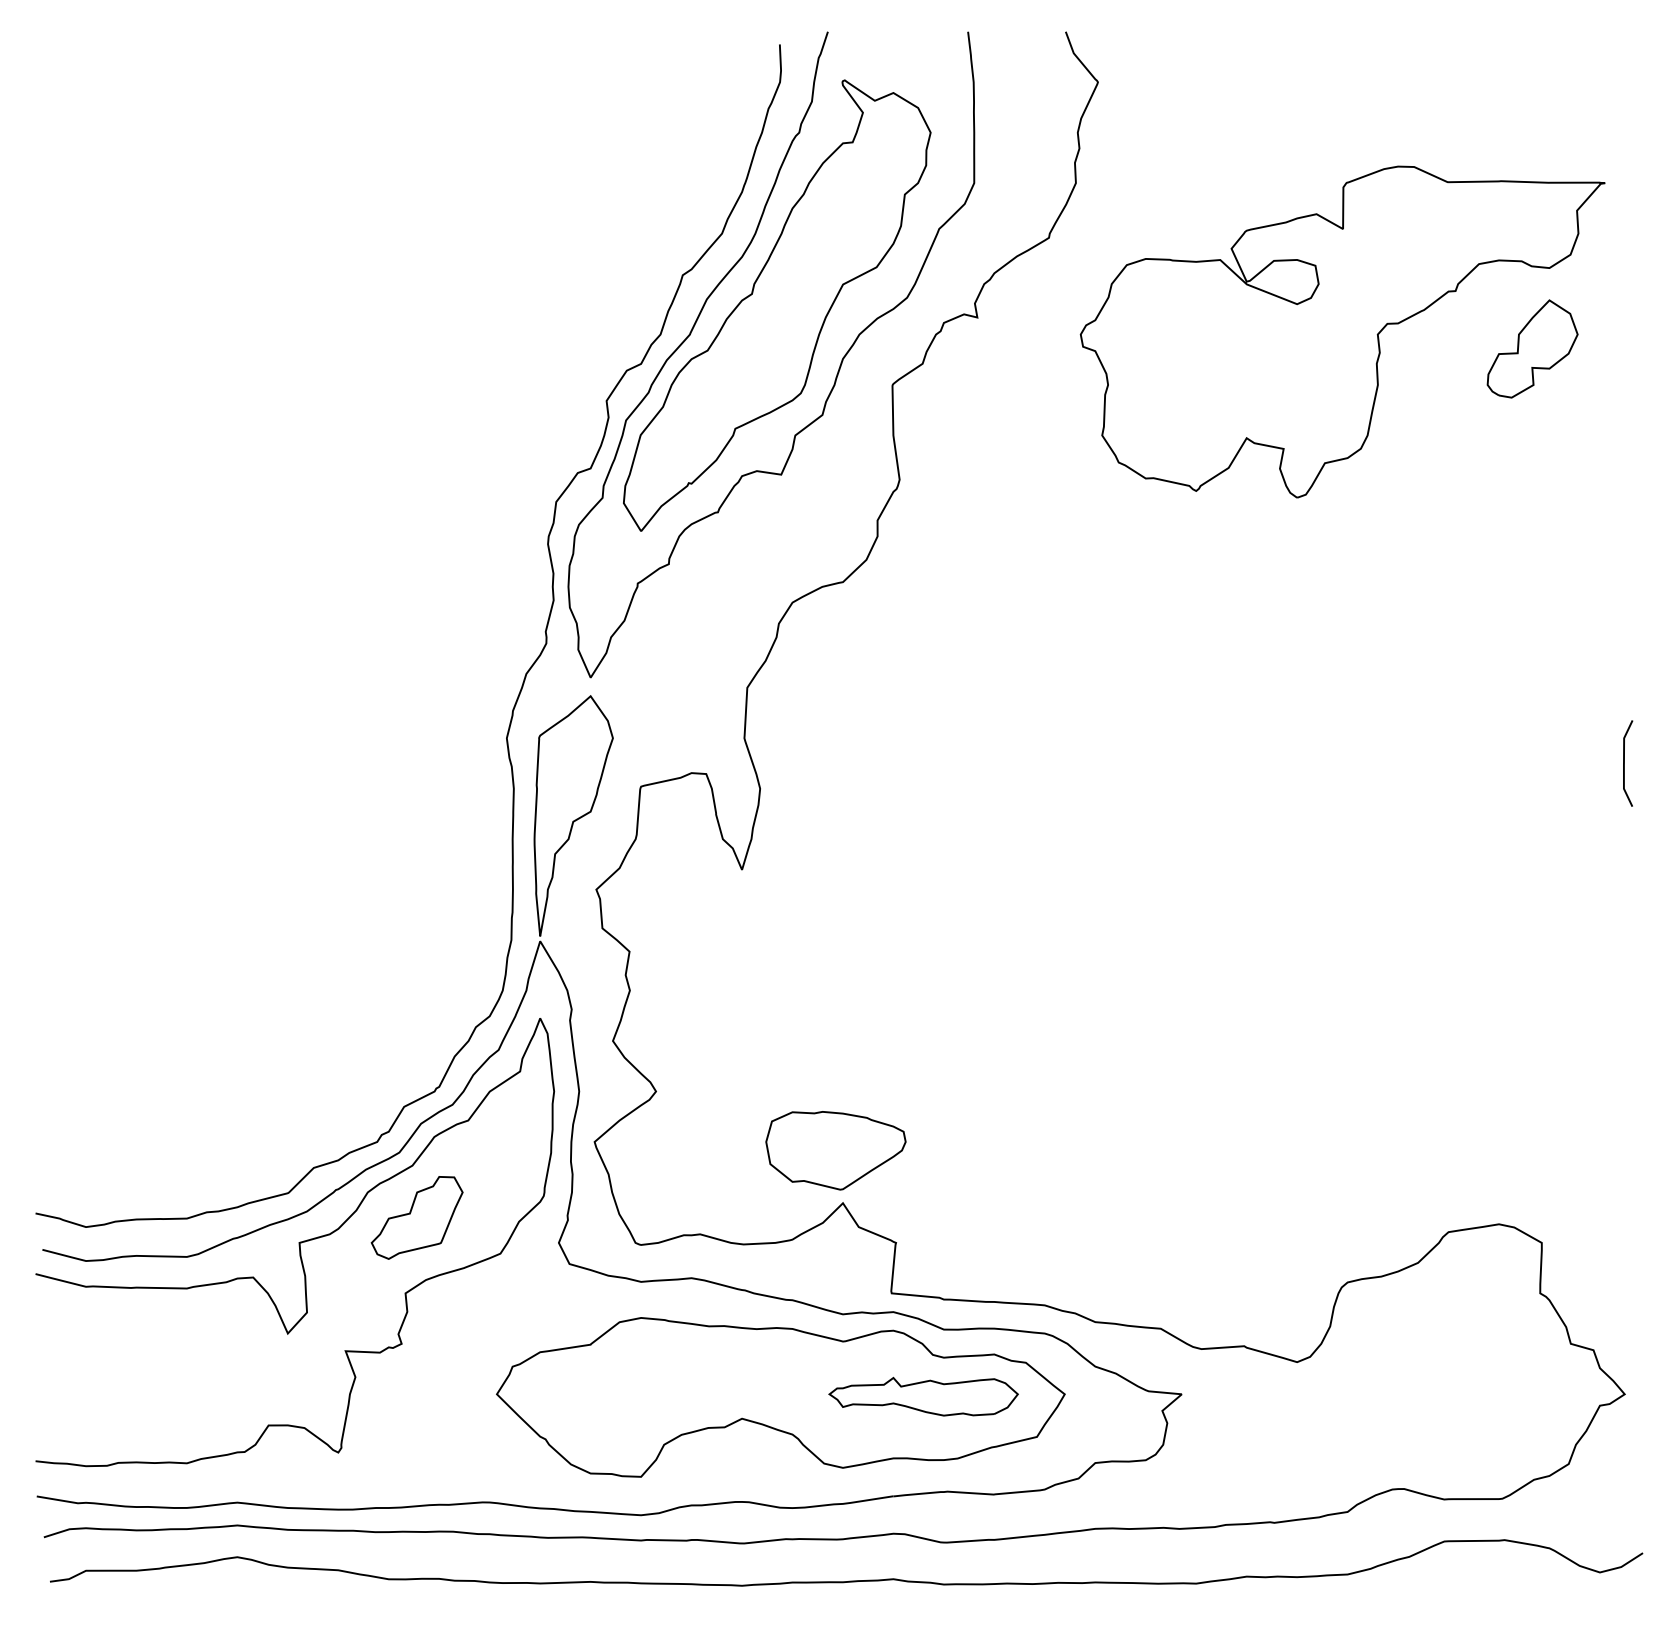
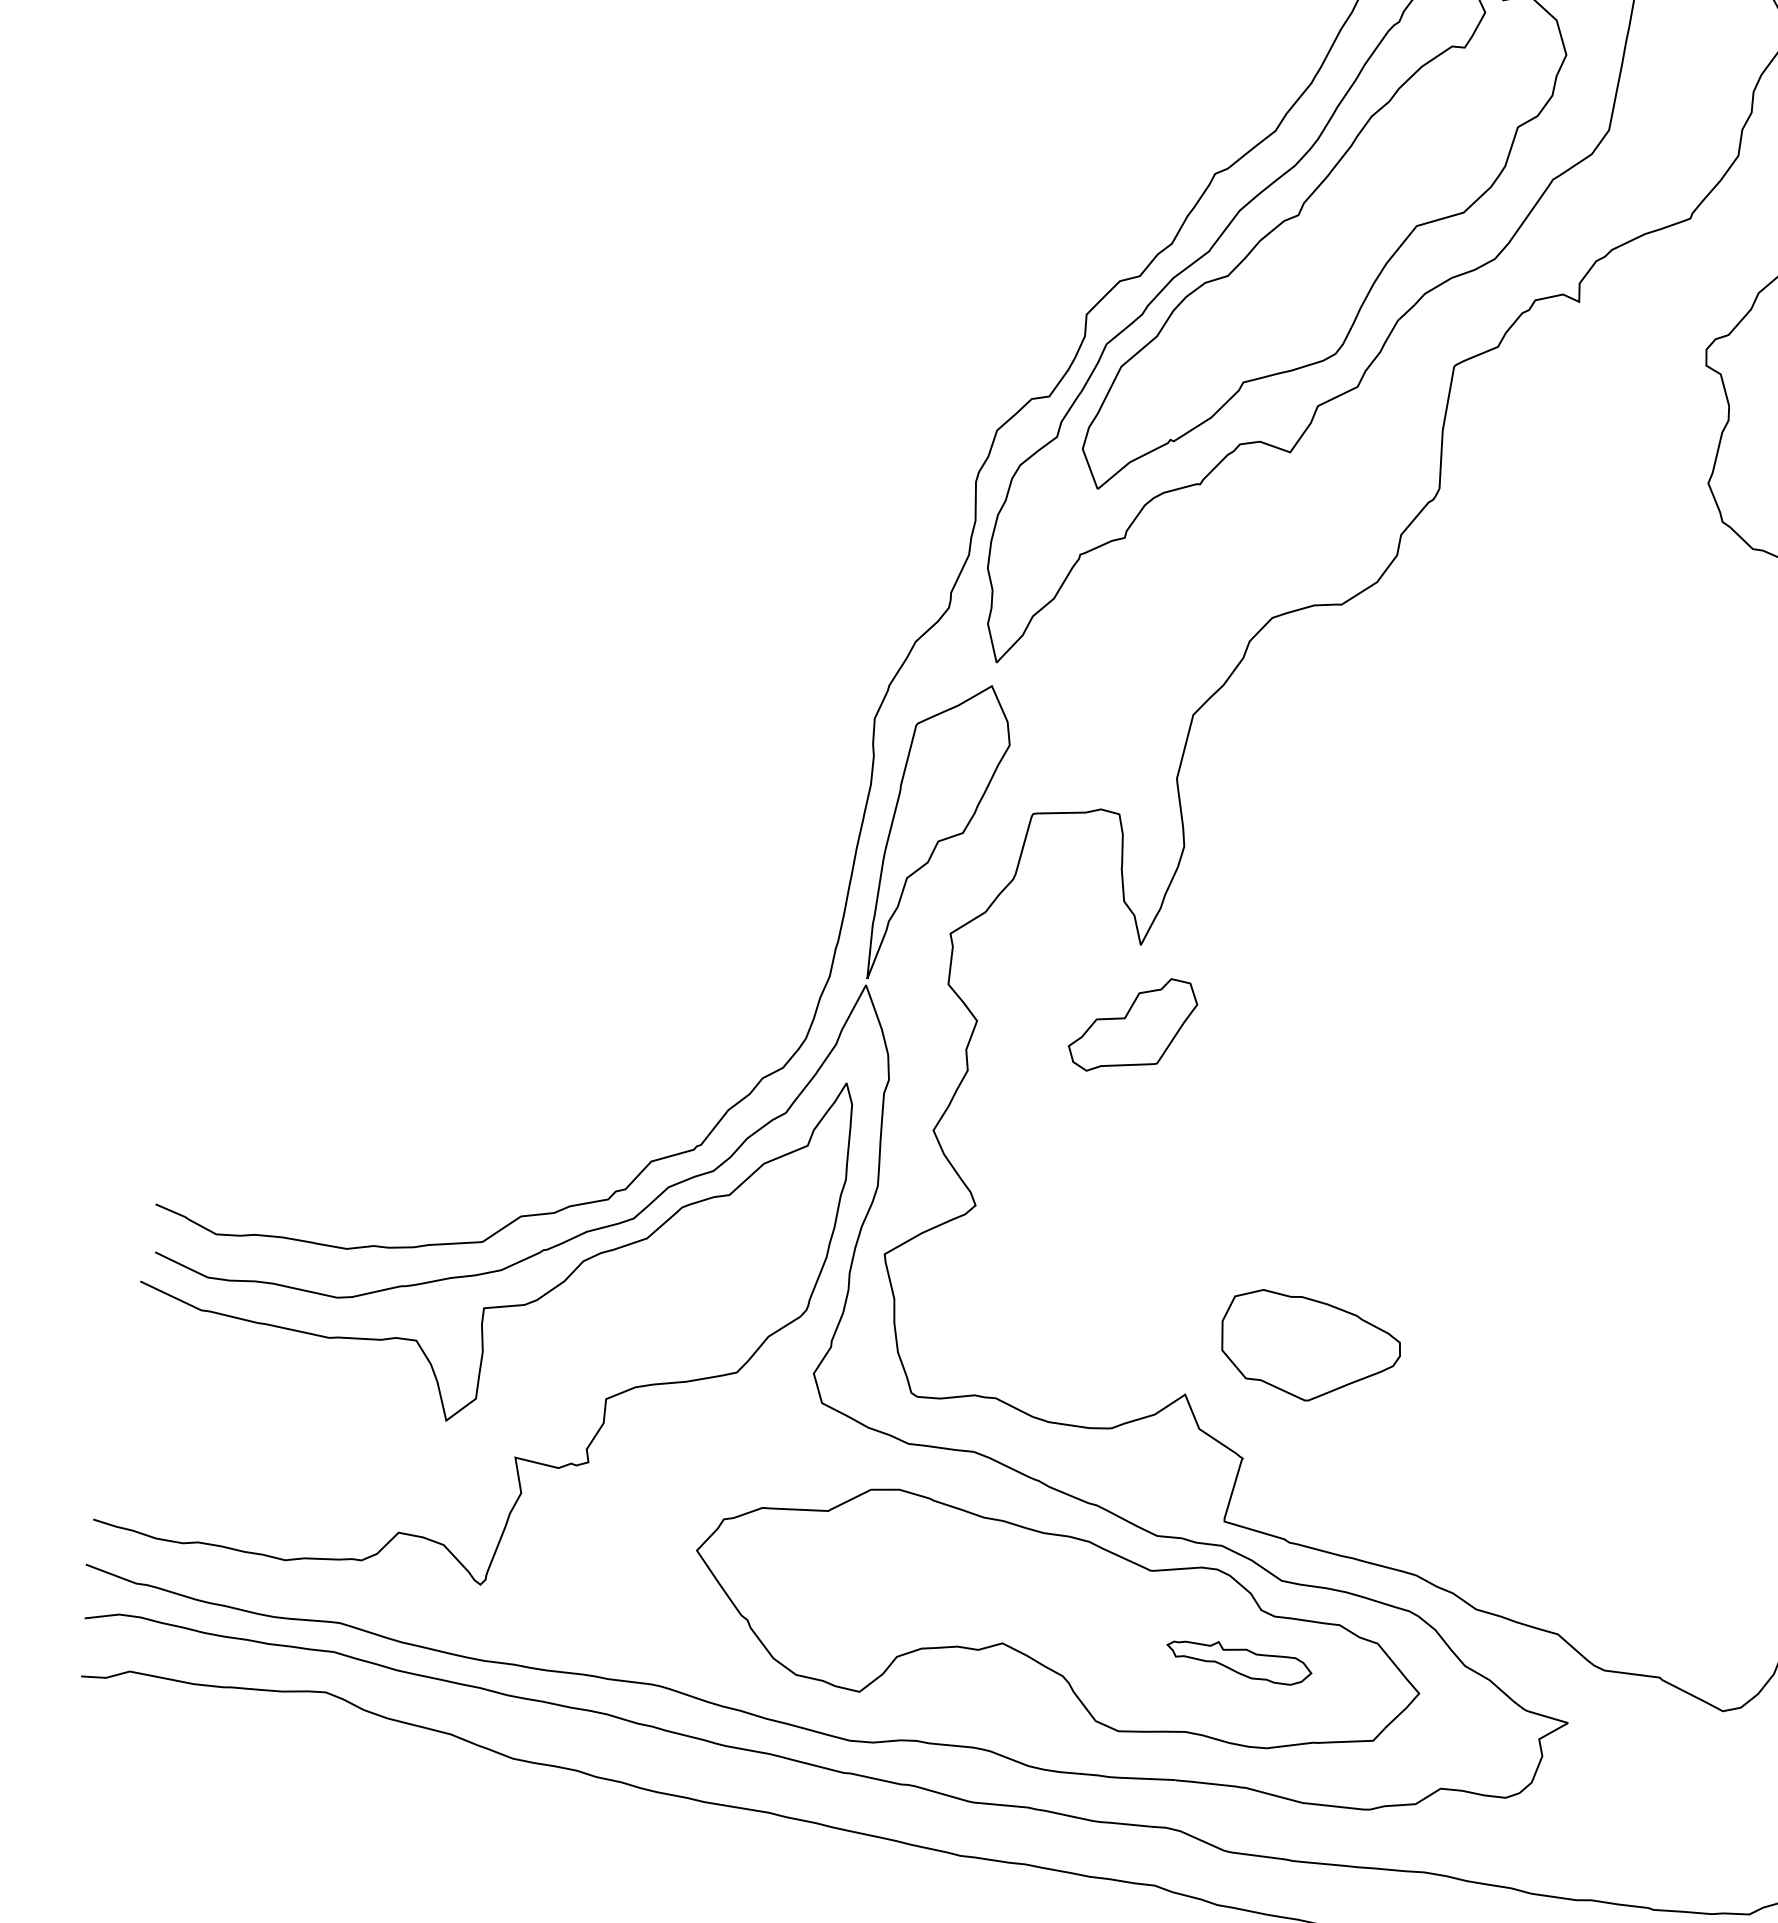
part: (835, 1150) -> (1308, 1349), moved
part: (416, 1217) -> (1132, 1024), moved
part: (923, 1396) -> (1238, 1660), size x0.6

